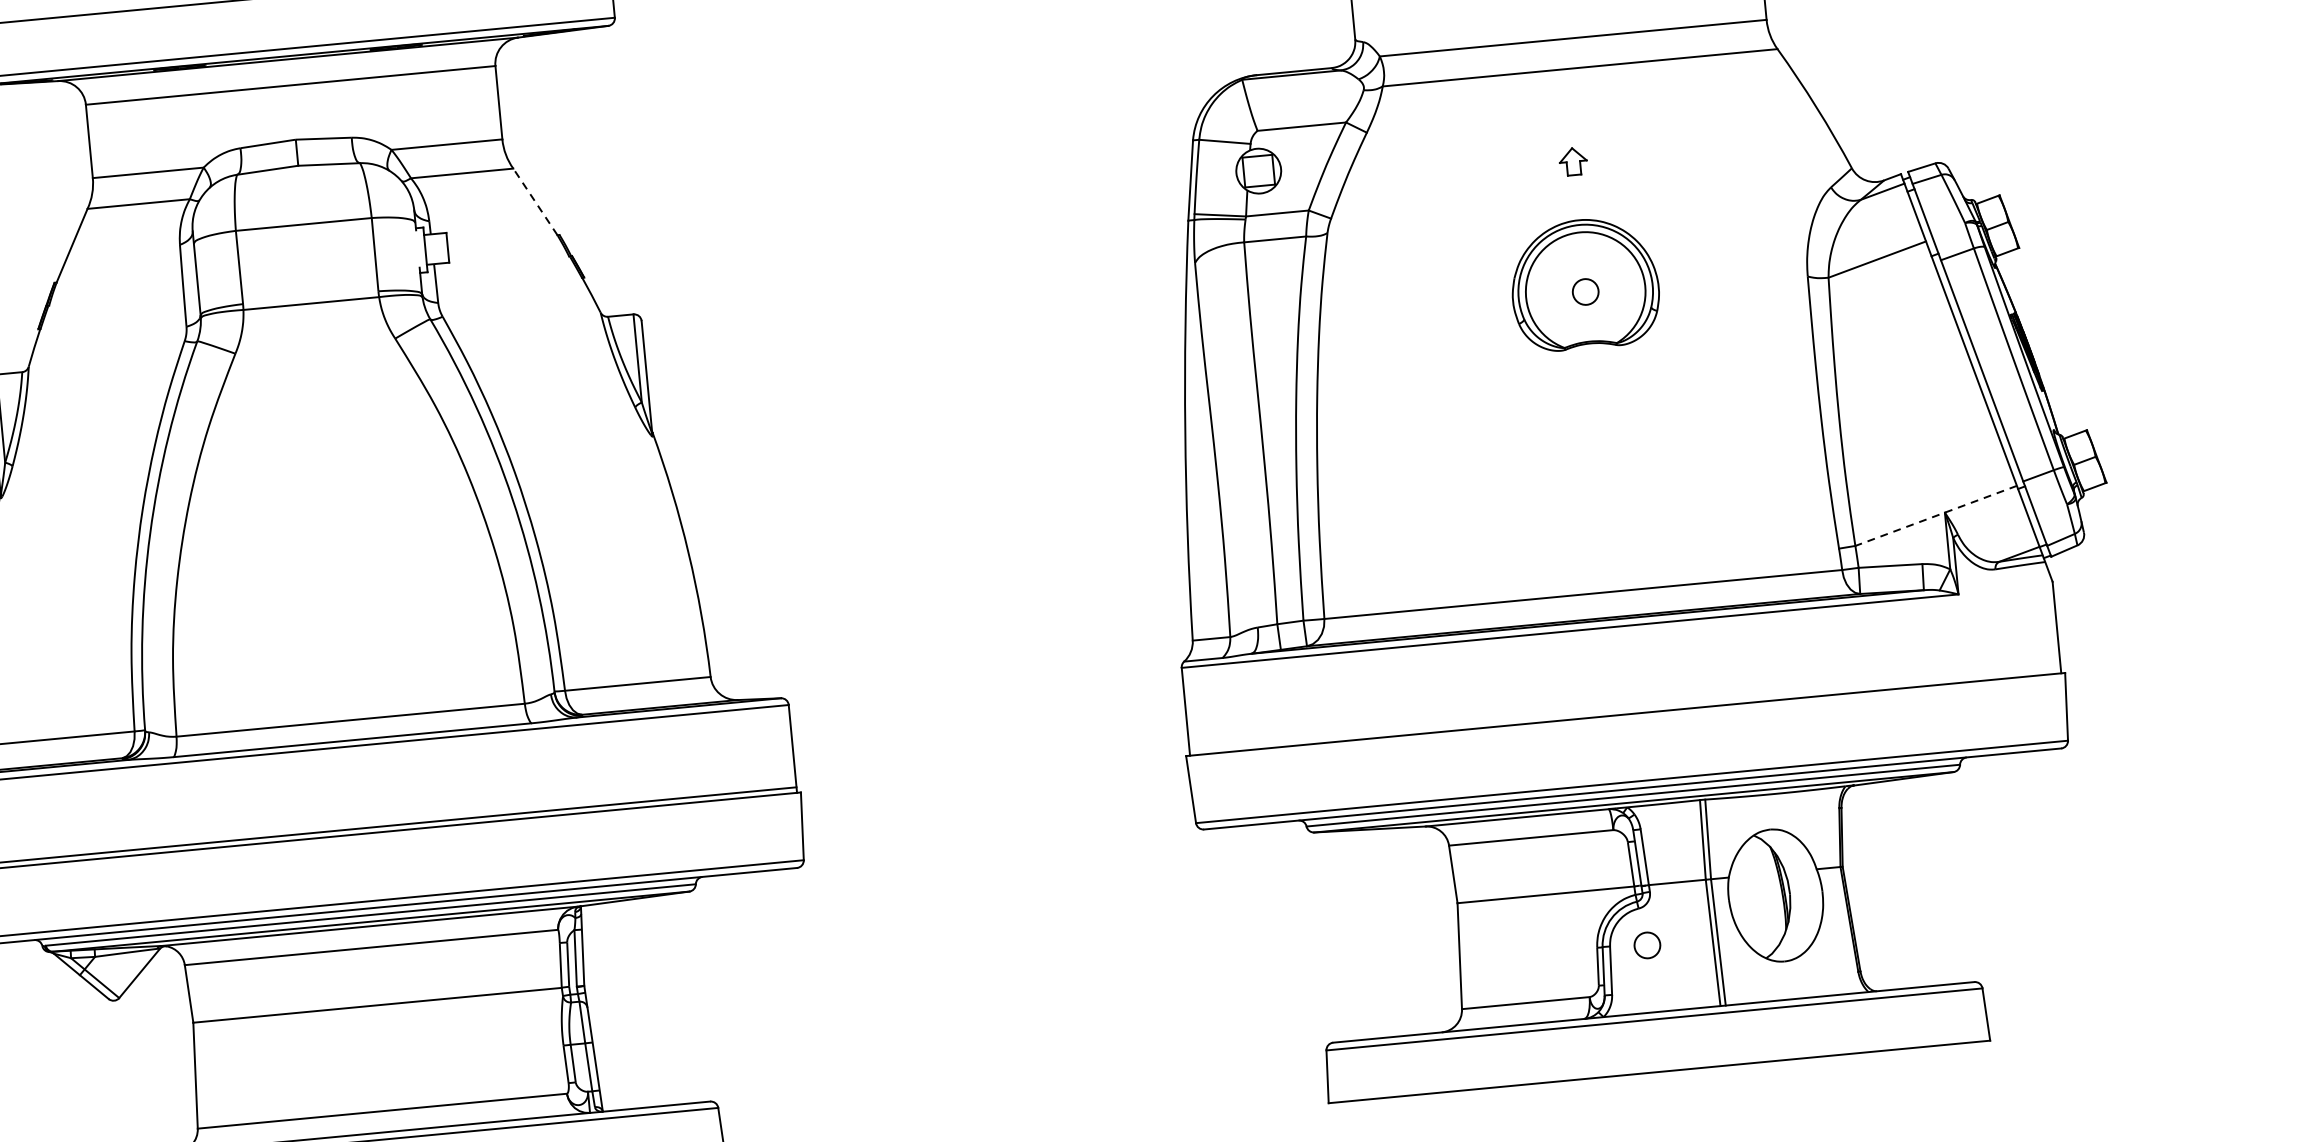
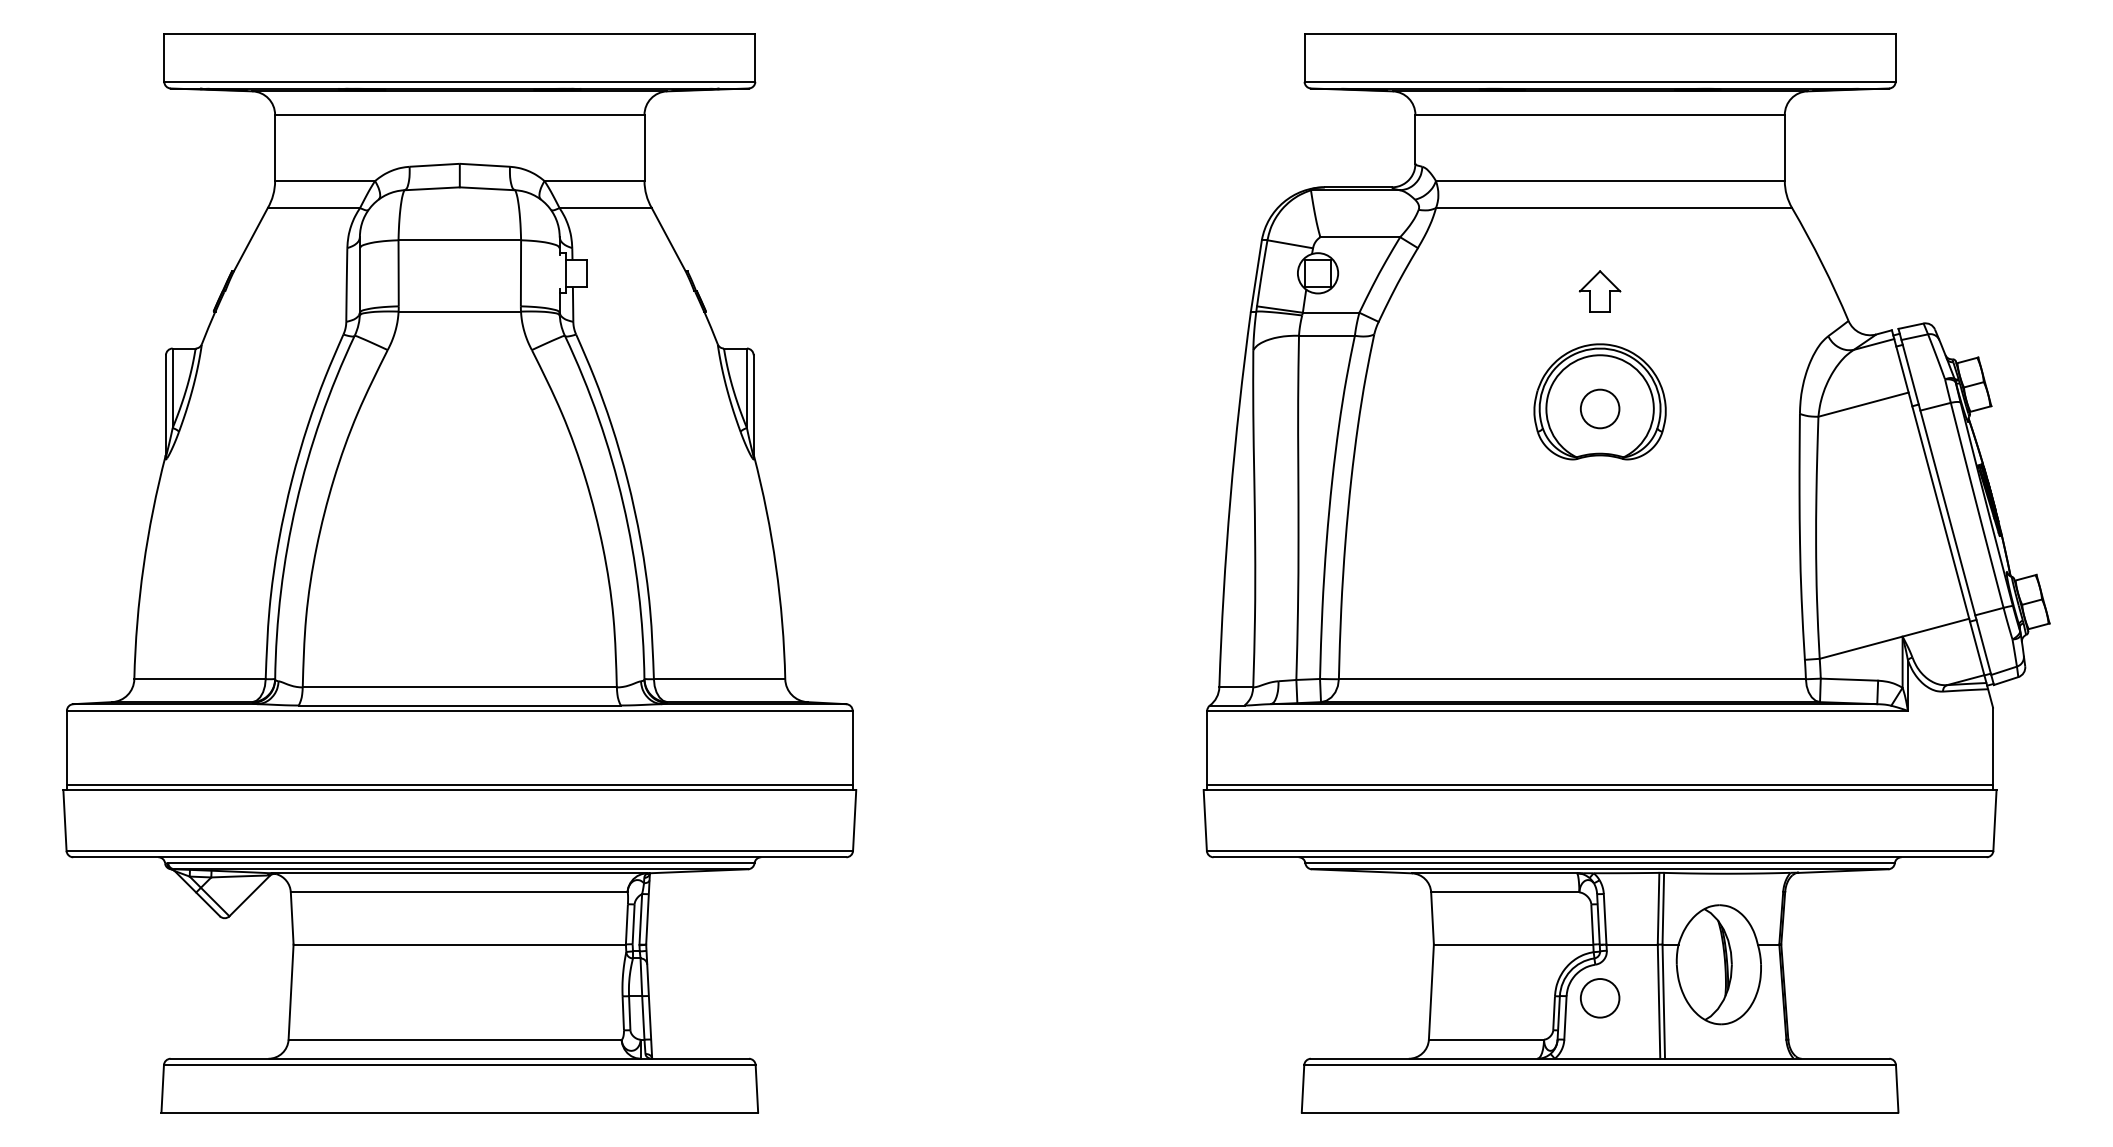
part: (1572, 161) -> (1599, 291), size x1.67
line: (535, 201) -> (668, 239), dashed -> solid
circle: (1584, 291) -> (1599, 408), size x1.67
line: (1935, 515) -> (1893, 638), dashed -> solid
line: (1625, 709) -> (1600, 785), added
circle: (1646, 945) -> (1599, 998), size x1.67

